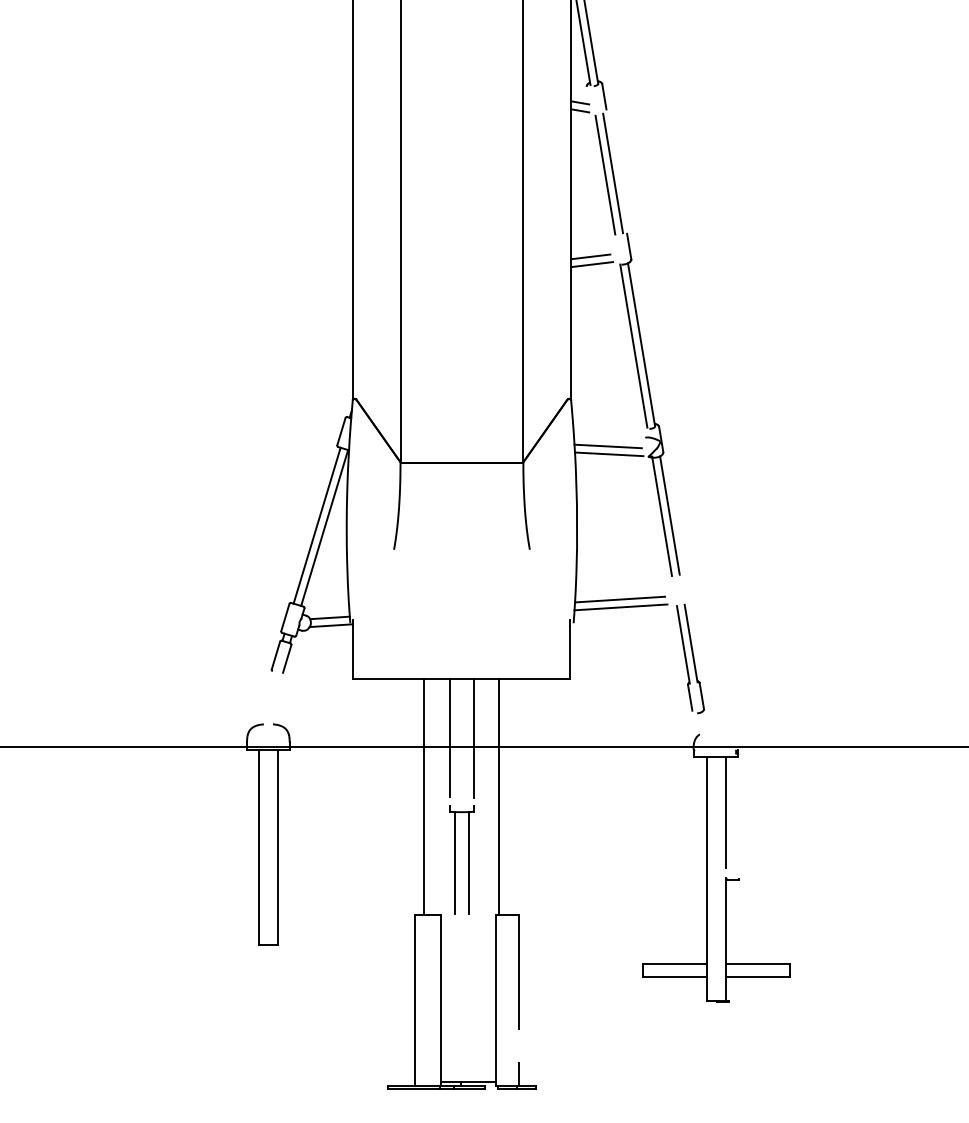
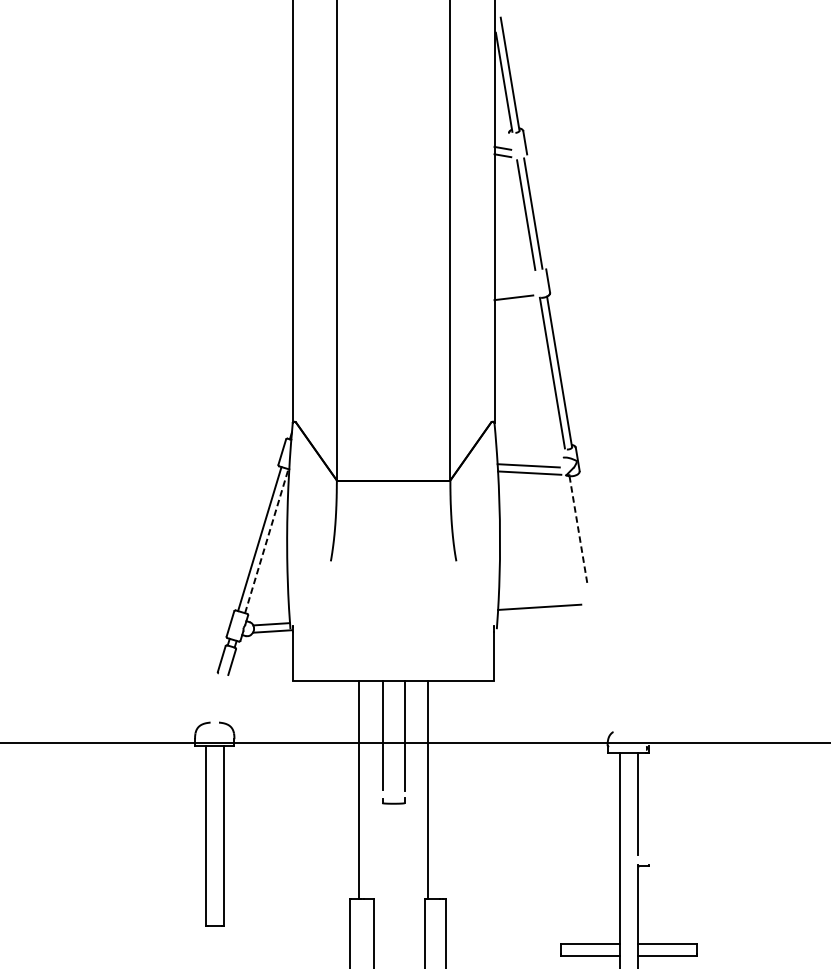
line: (590, 256) -> (512, 290), removed
line: (669, 515) -> (585, 529), removed
line: (662, 516) -> (578, 530), solid -> dashed
line: (324, 527) -> (266, 540), solid -> dashed
line: (620, 607) -> (540, 614), removed
part: (690, 658) -> (604, 661), removed
line: (454, 863) -> (386, 851), removed
line: (469, 863) -> (400, 851), removed

